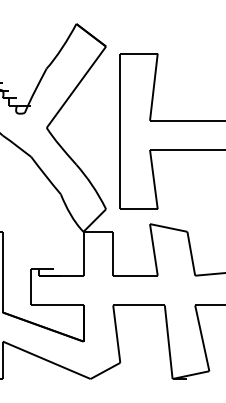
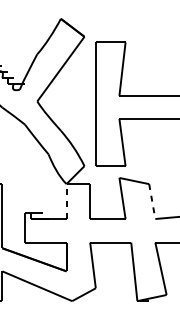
line: (83, 253) -> (66, 201), solid -> dashed
line: (191, 254) -> (152, 202), solid -> dashed

